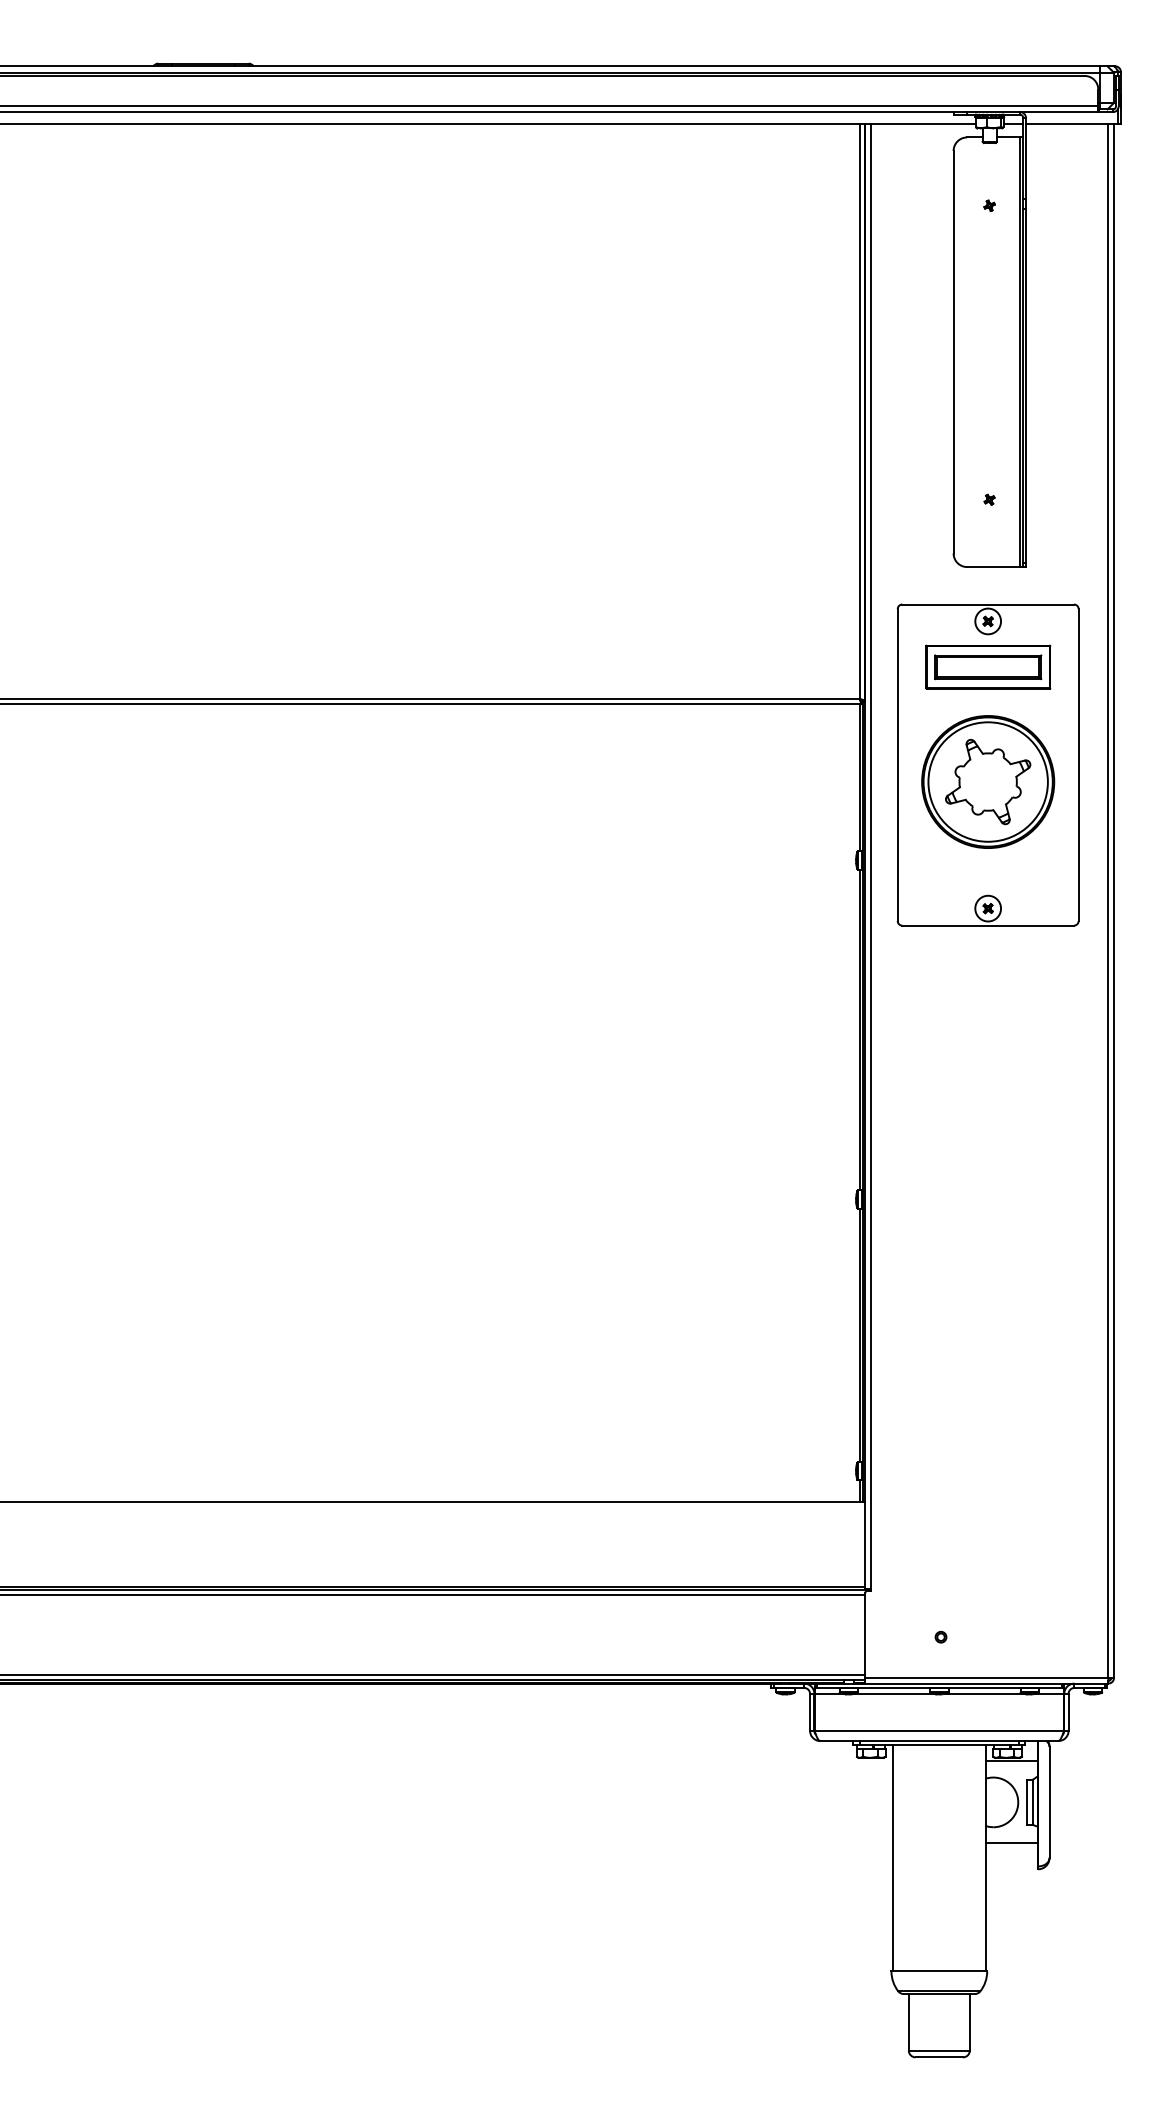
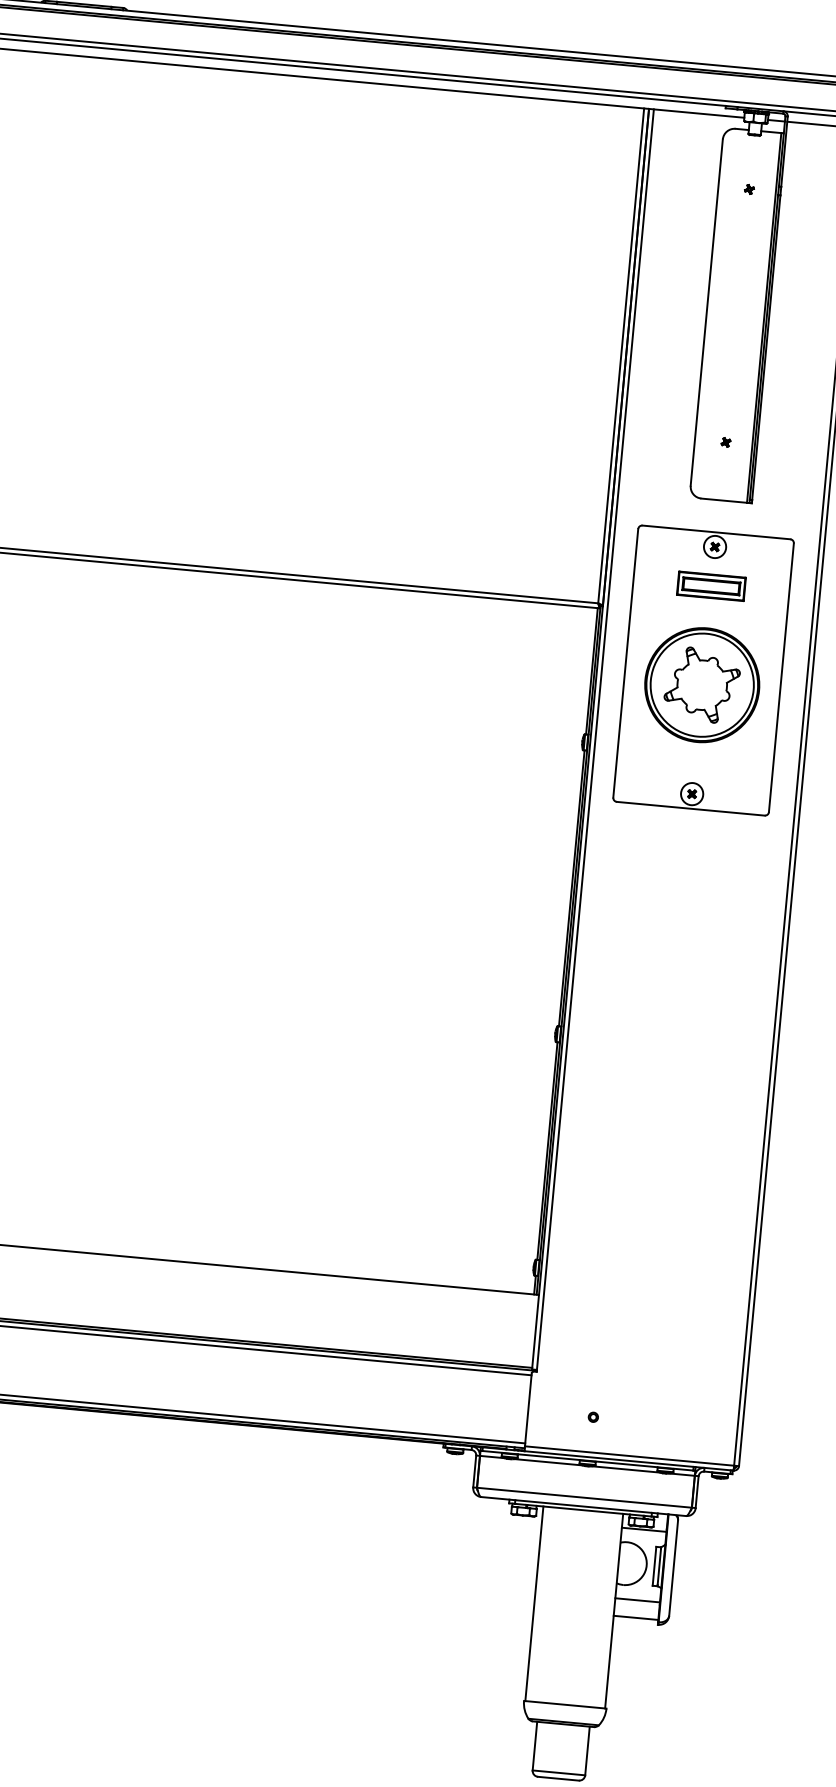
part: (987, 666) -> (710, 585), size x0.62
line: (1011, 1863) -> (635, 1617), added

